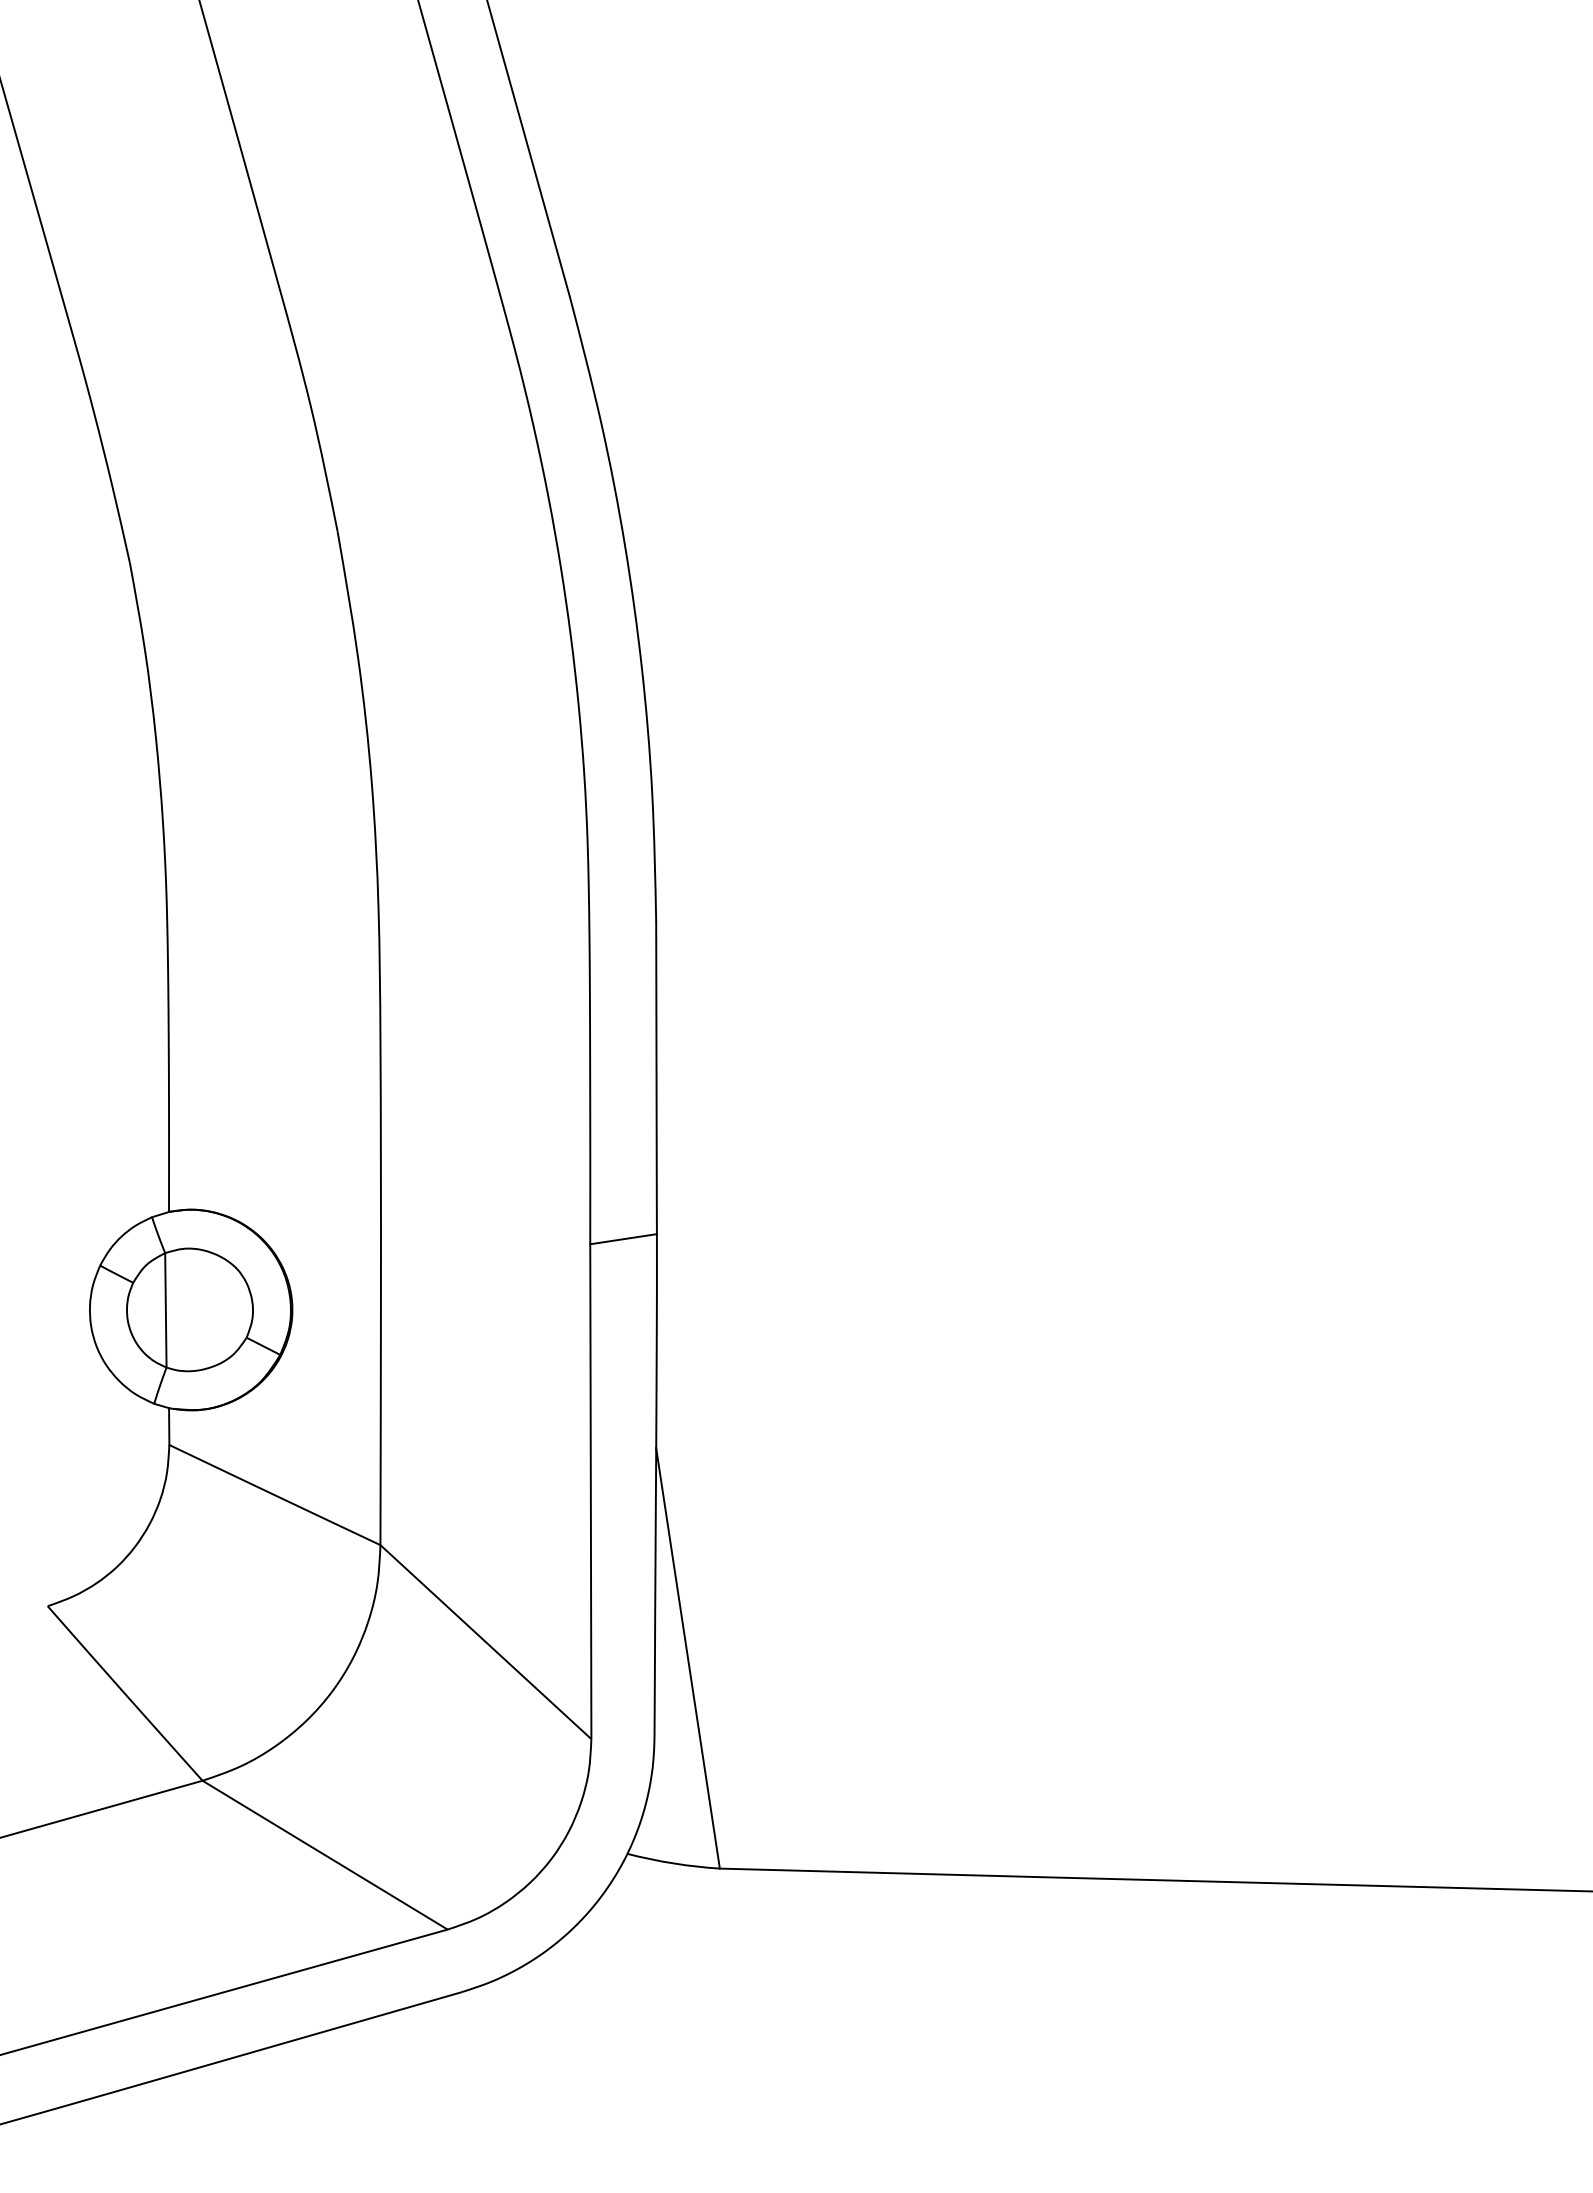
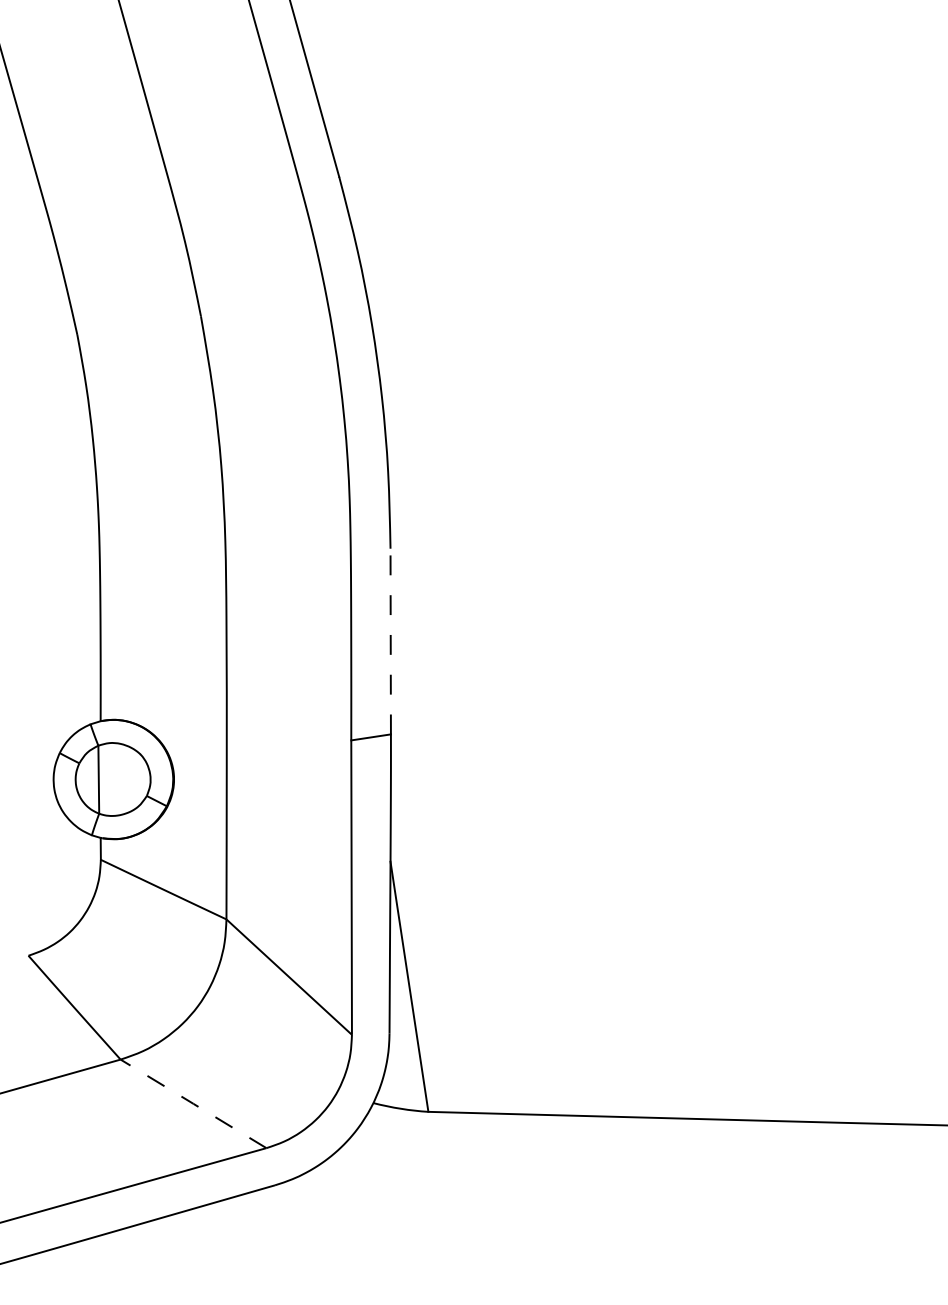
line: (656, 1078) -> (390, 641), solid -> dashed
line: (325, 1854) -> (193, 1103), solid -> dashed

